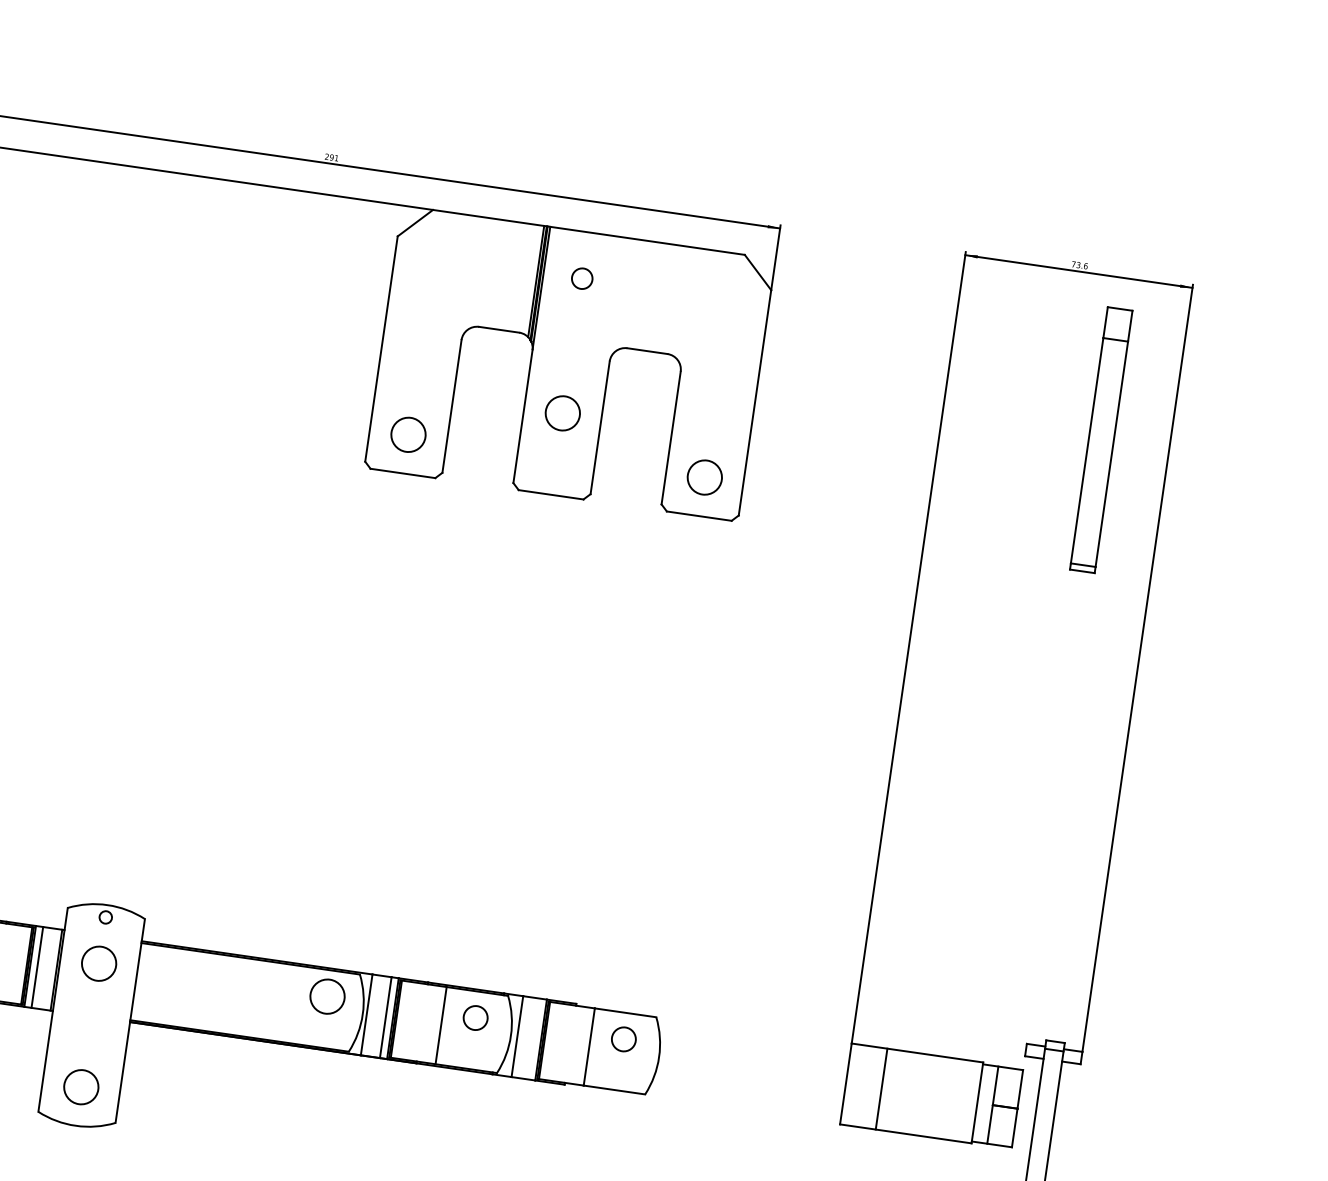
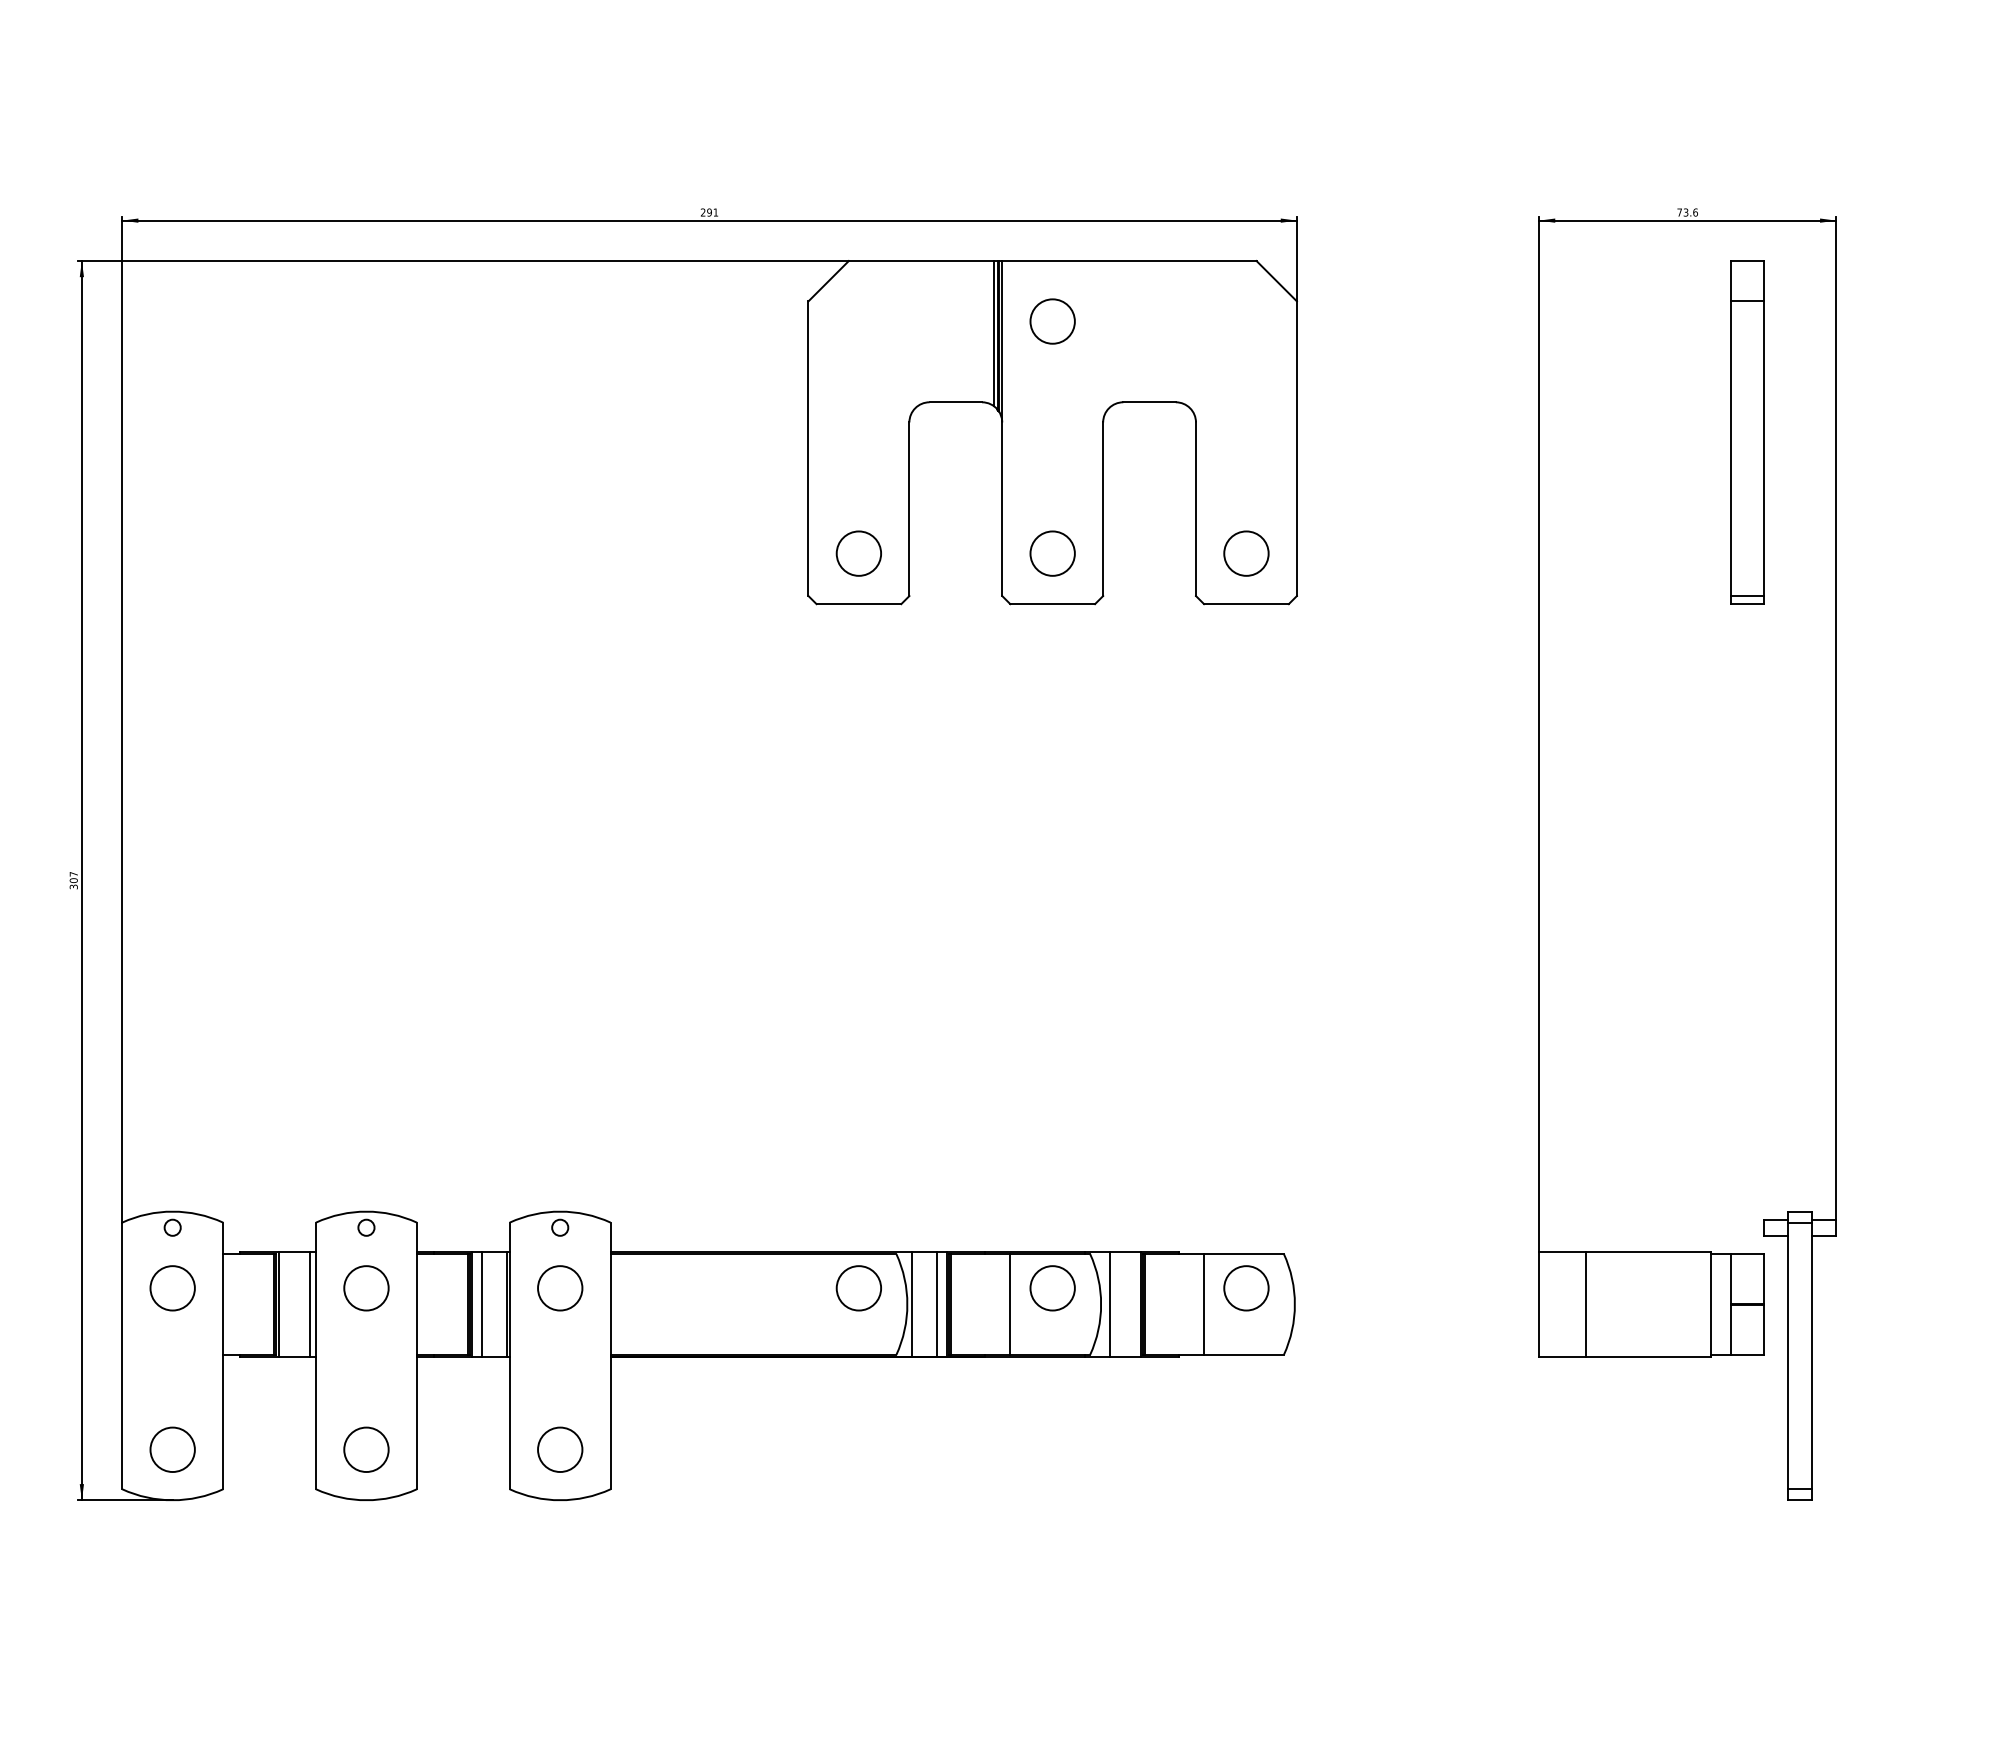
circle: (582, 278) -> (1052, 321), size x1.67
circle: (562, 413) -> (1052, 553), moved
circle: (475, 1018) -> (1052, 1288), size x1.43
circle: (623, 1039) -> (1246, 1288), size x1.43

